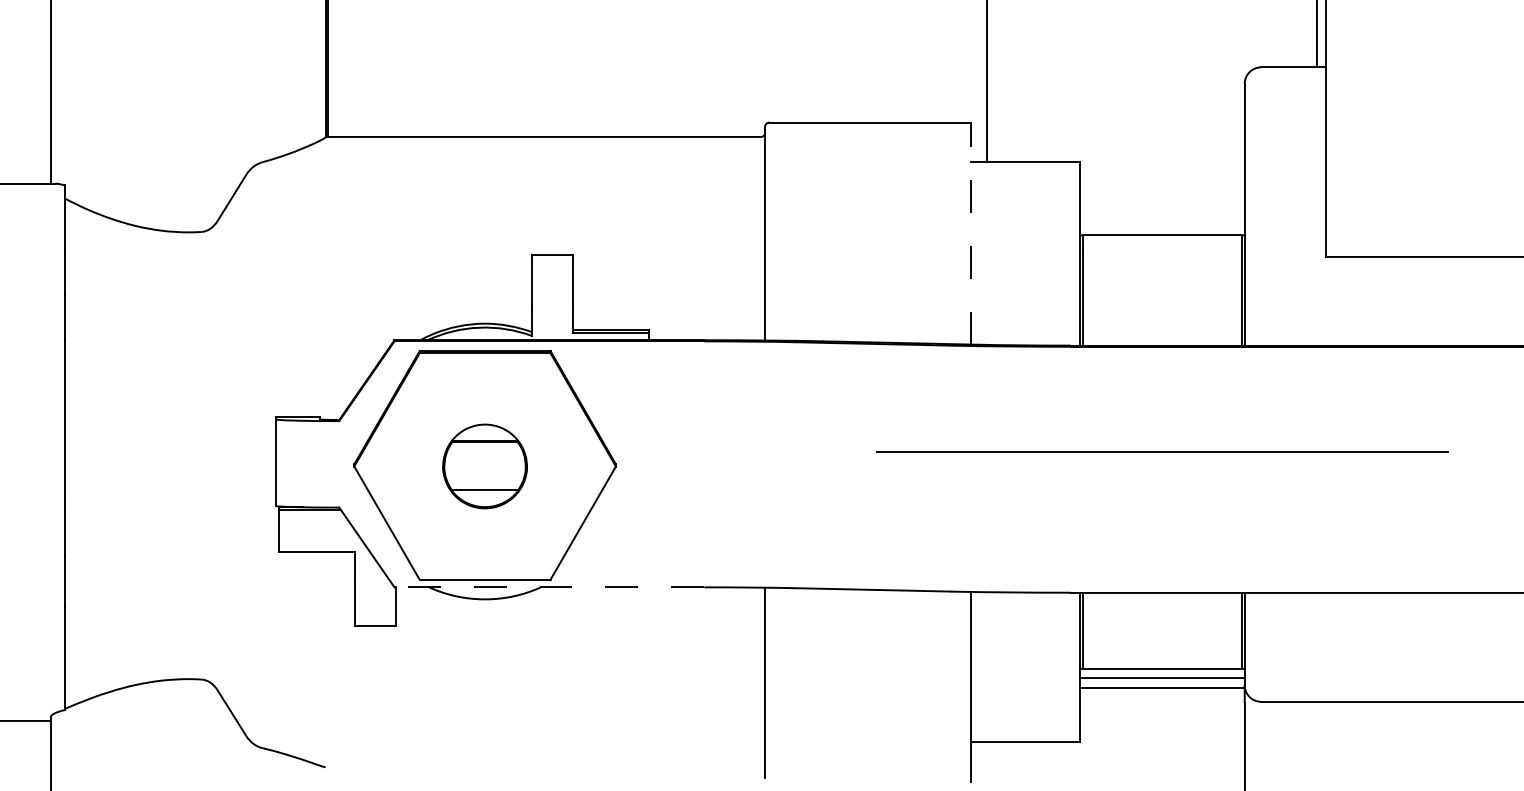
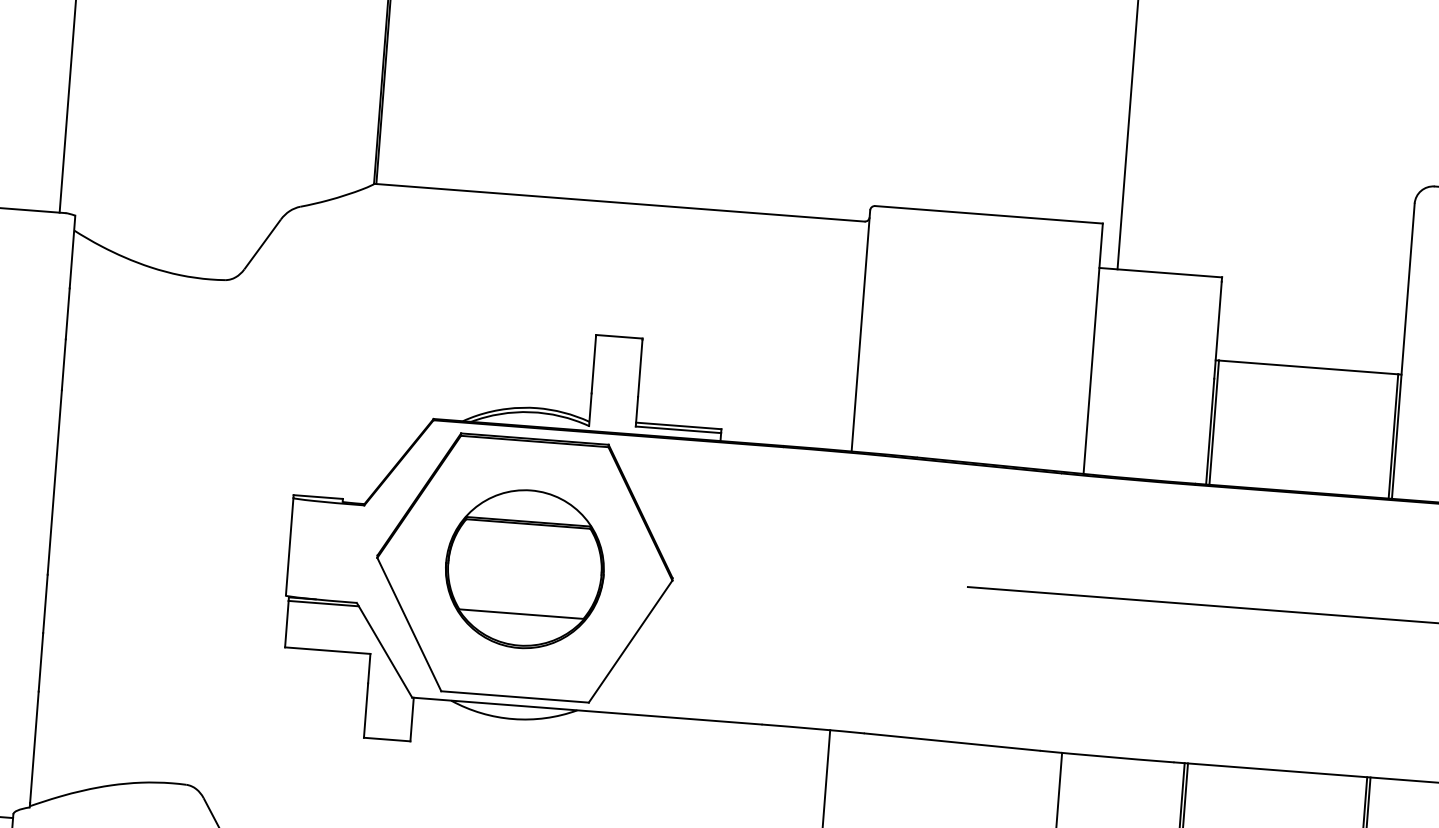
line: (971, 233) -> (1093, 348), dashed -> solid
part: (484, 466) -> (524, 569), size x1.67
line: (549, 587) -> (586, 711), dashed -> solid

